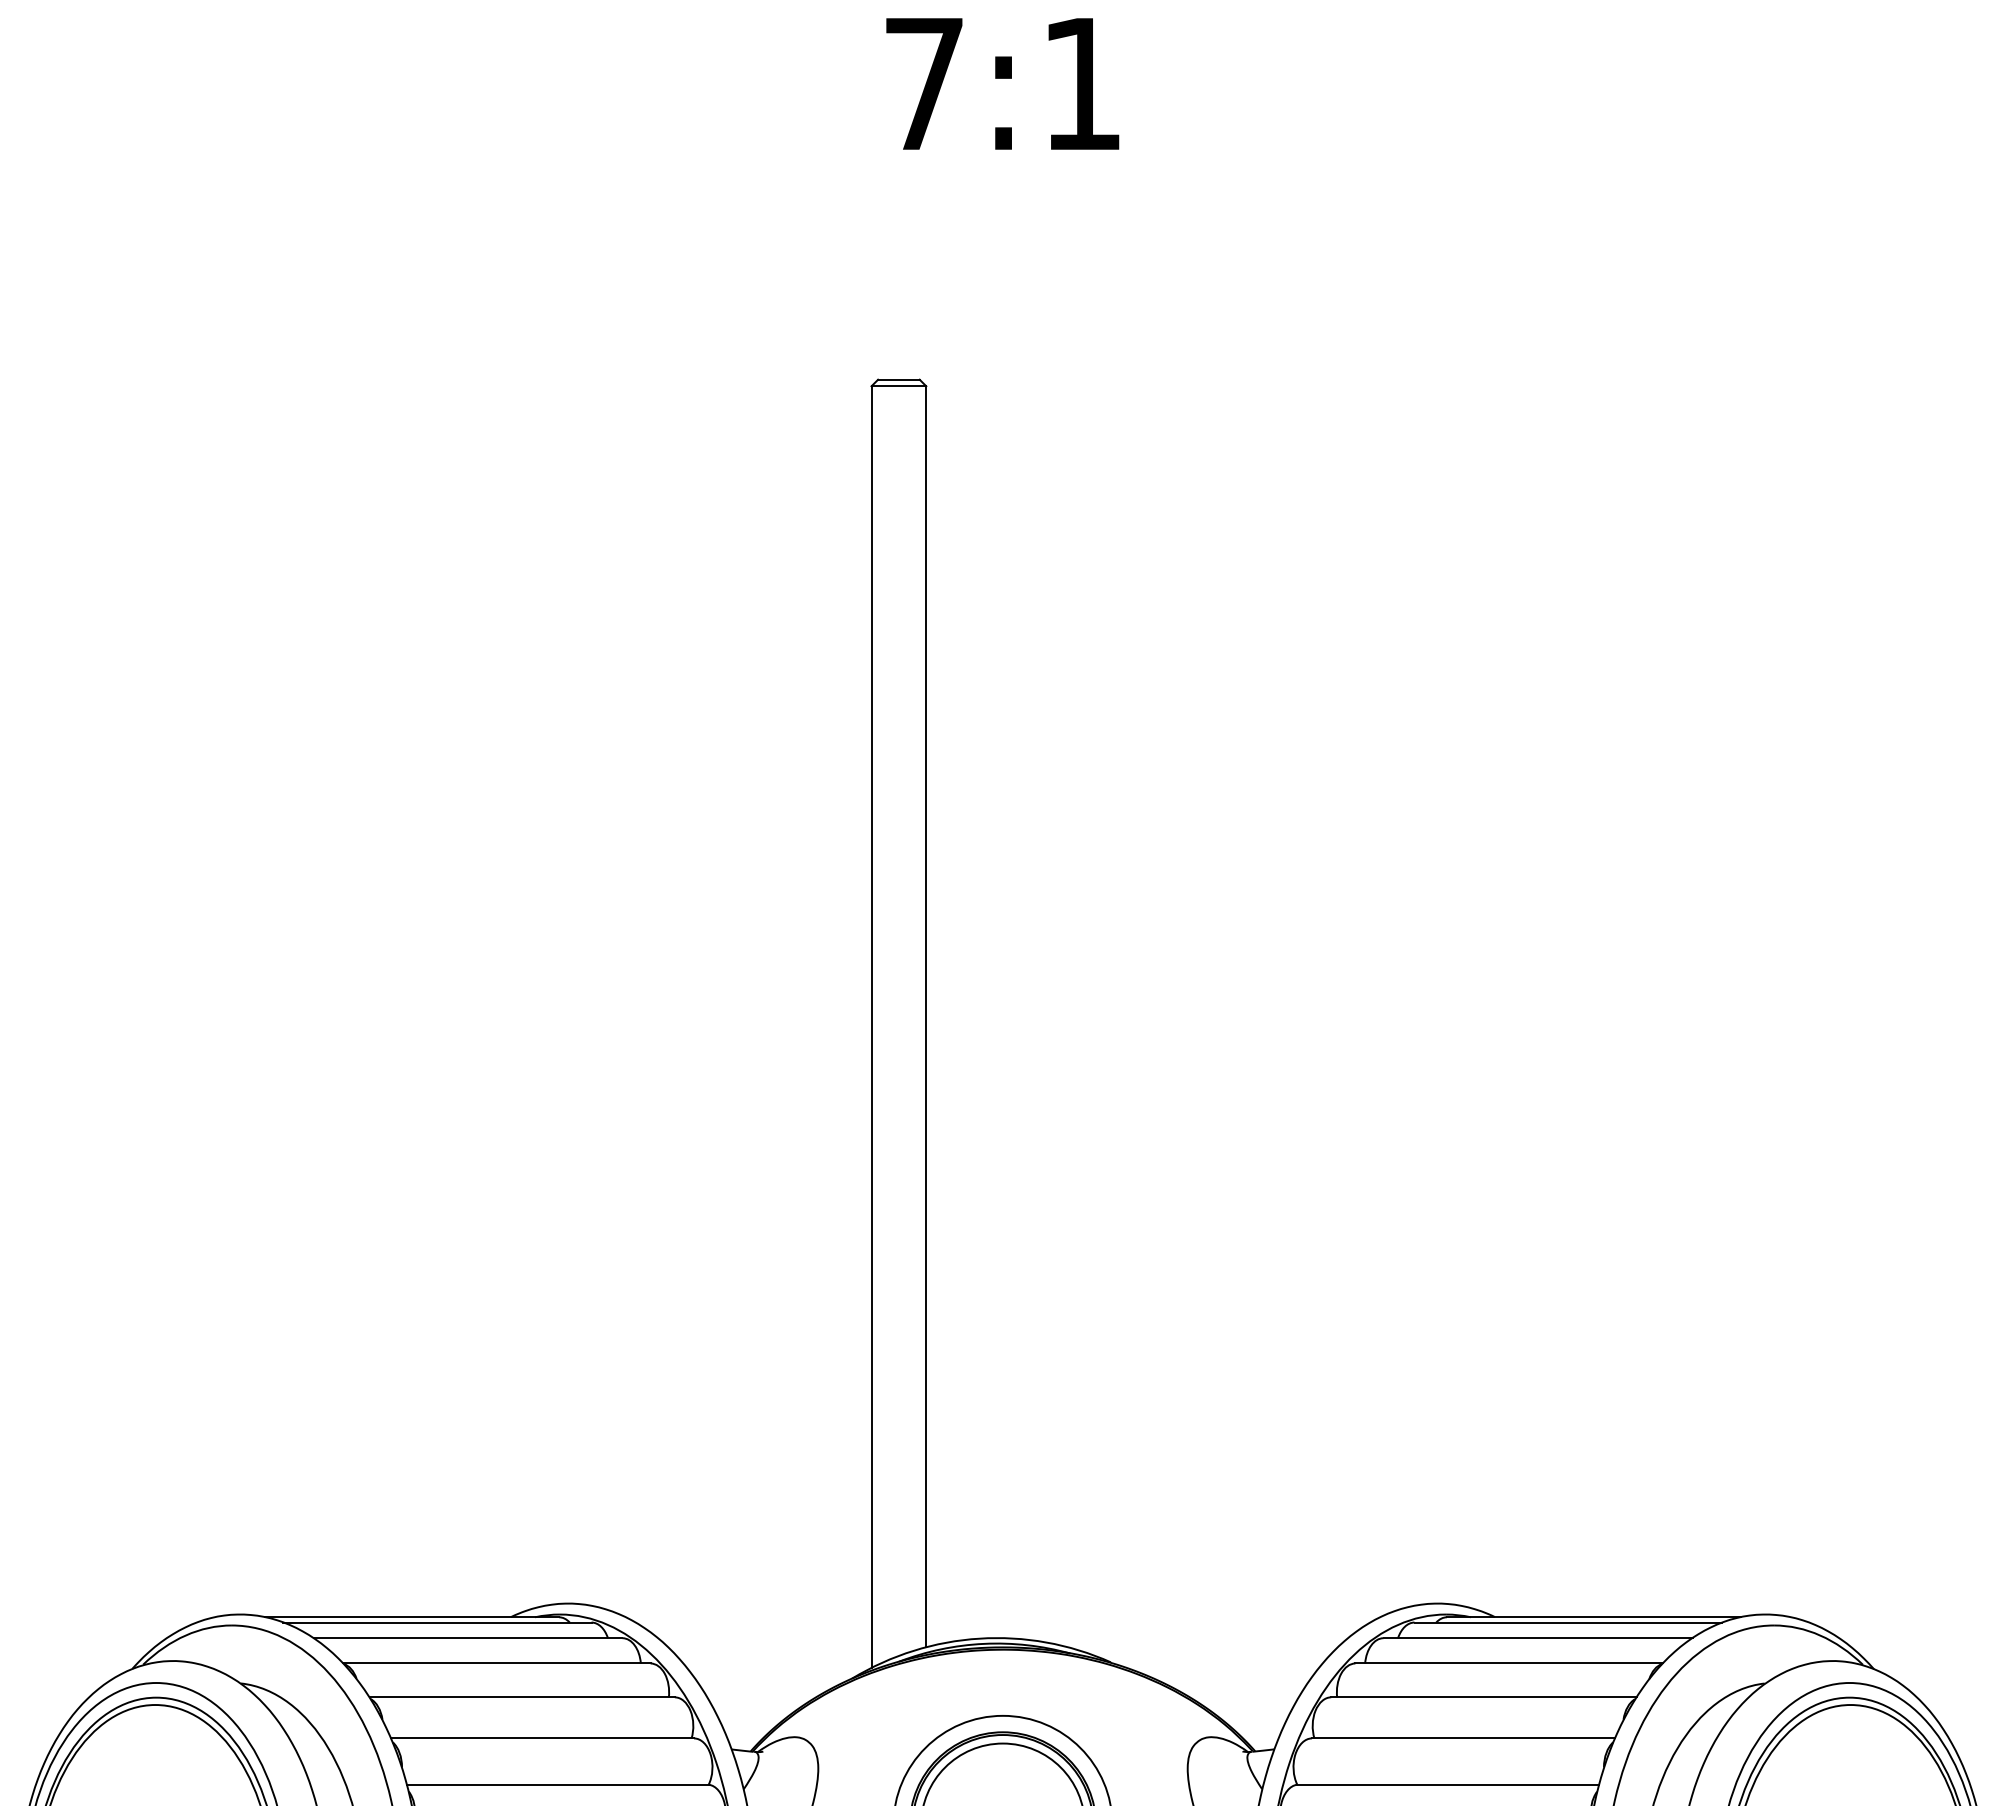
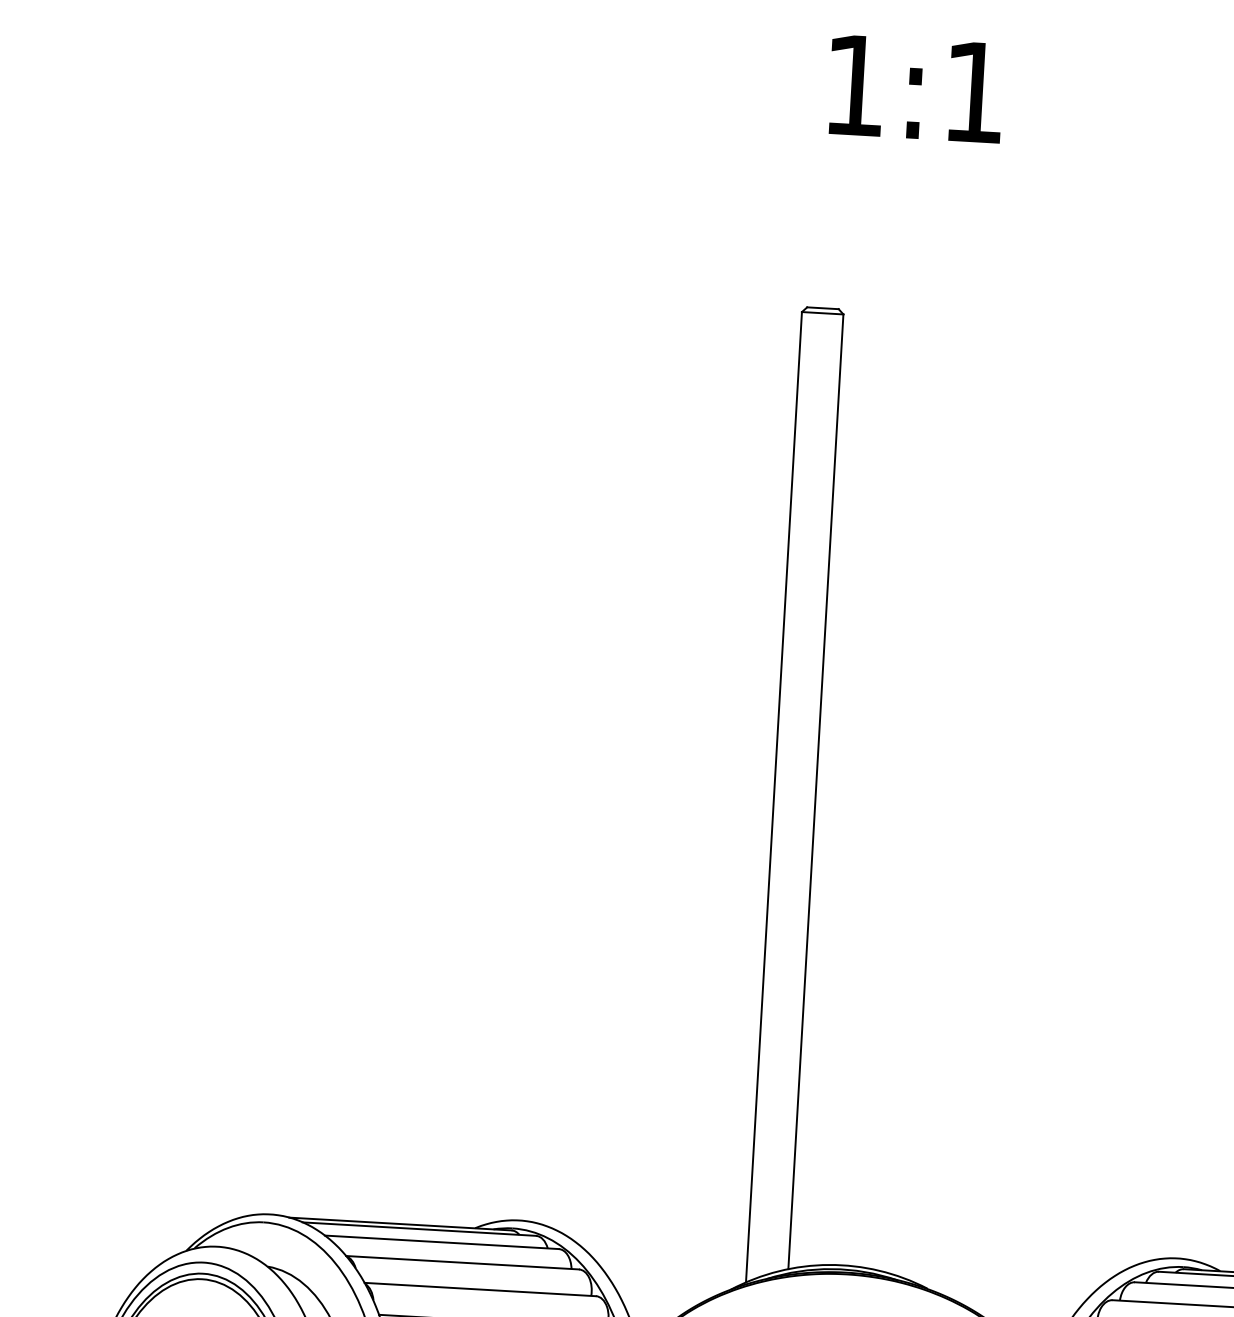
text: (924, 83) -> (855, 85), 7:1 -> 1:1

